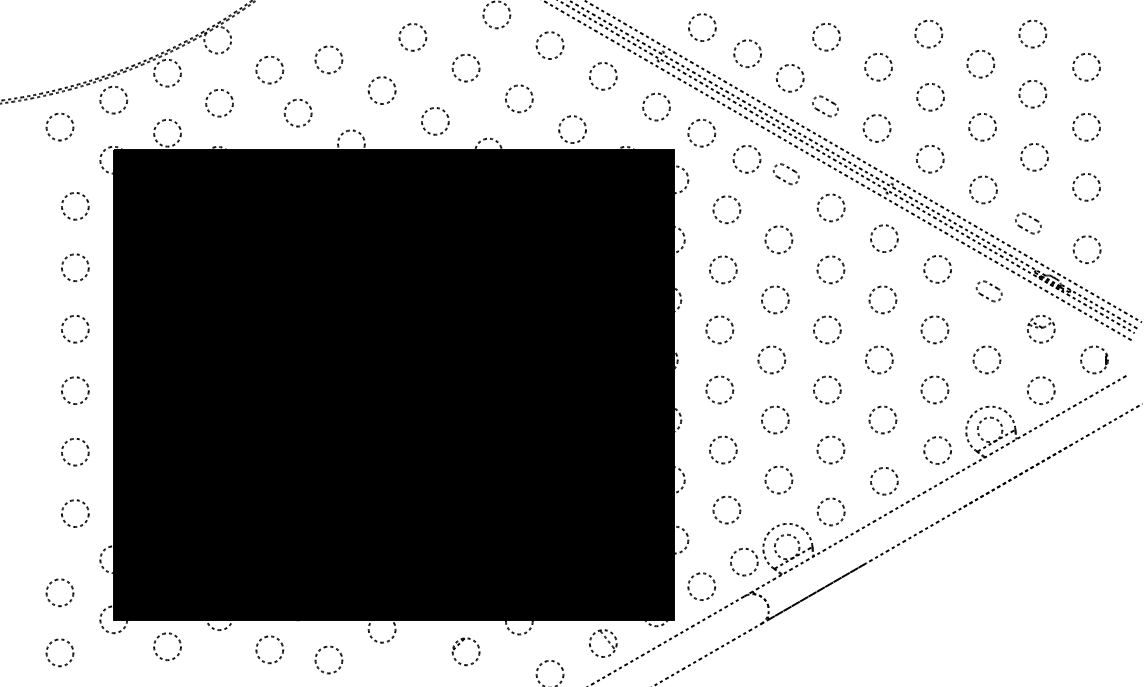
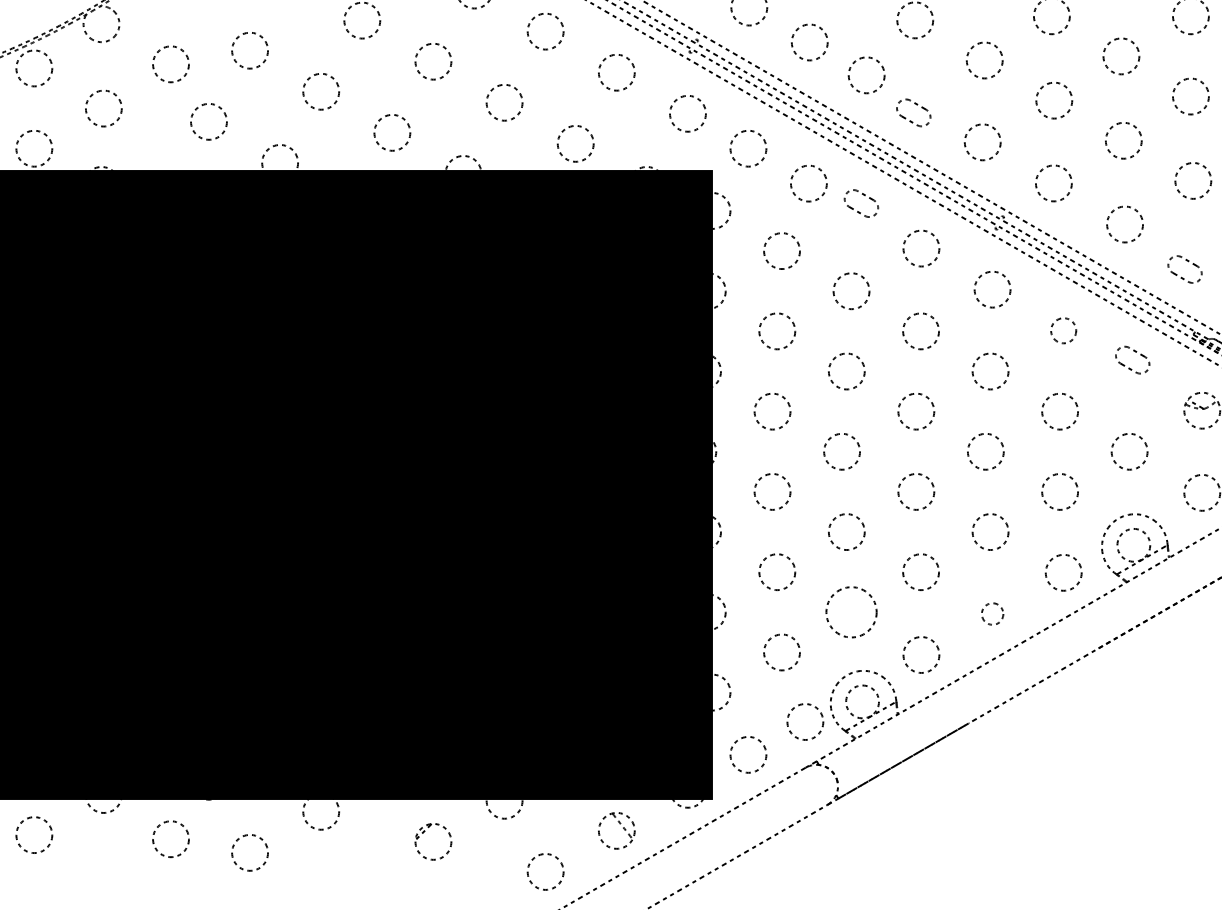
circle: (937, 269) -> (1063, 330), size x0.7
circle: (778, 479) -> (851, 611), size x1.4
circle: (884, 481) -> (992, 614), size x0.6

